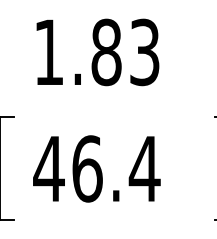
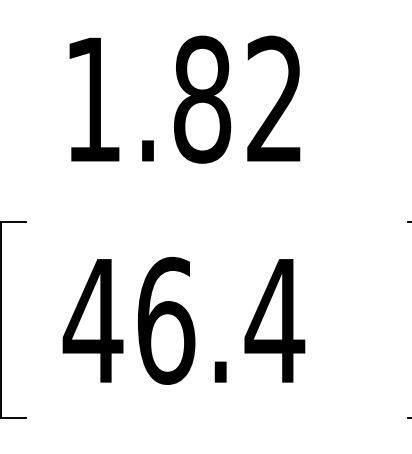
text: (144, 52) -> (274, 99), 1.83 -> 1.82

